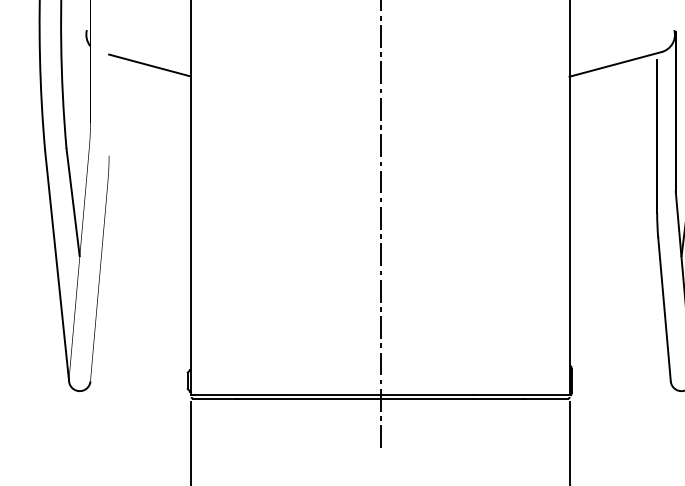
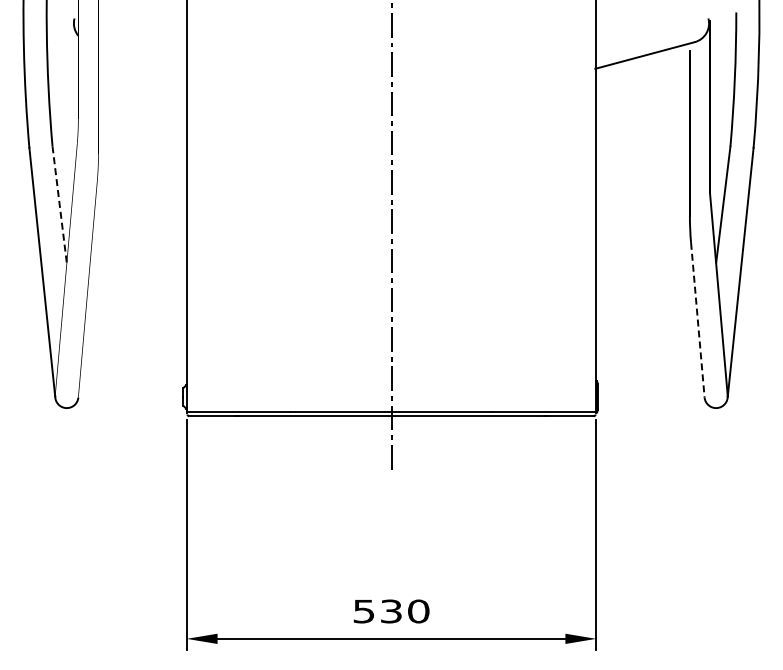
line: (149, 65) -> (142, 56), removed
line: (72, 202) -> (59, 204), solid -> dashed
line: (664, 309) -> (697, 320), solid -> dashed

